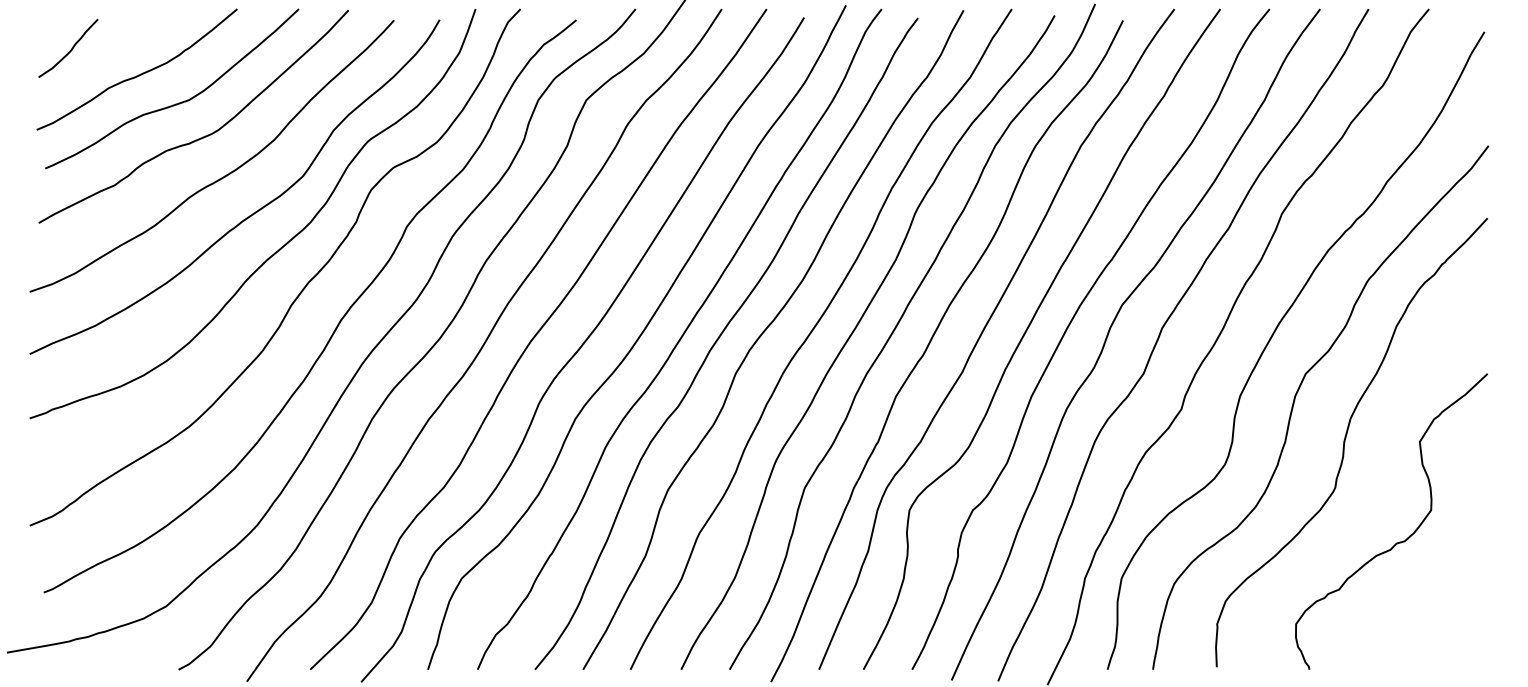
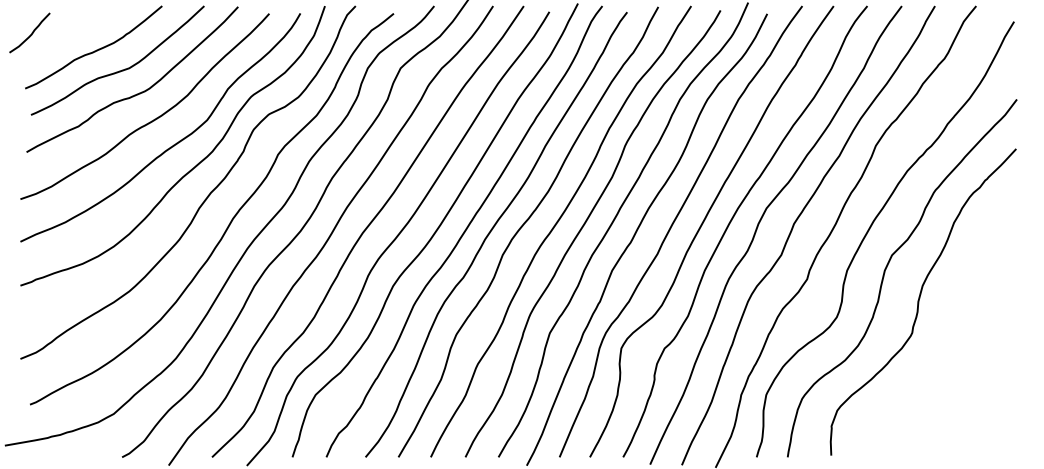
curve: (70, 47) -> (31, 32), moved
curve: (1398, 541) -> (955, 369), removed

